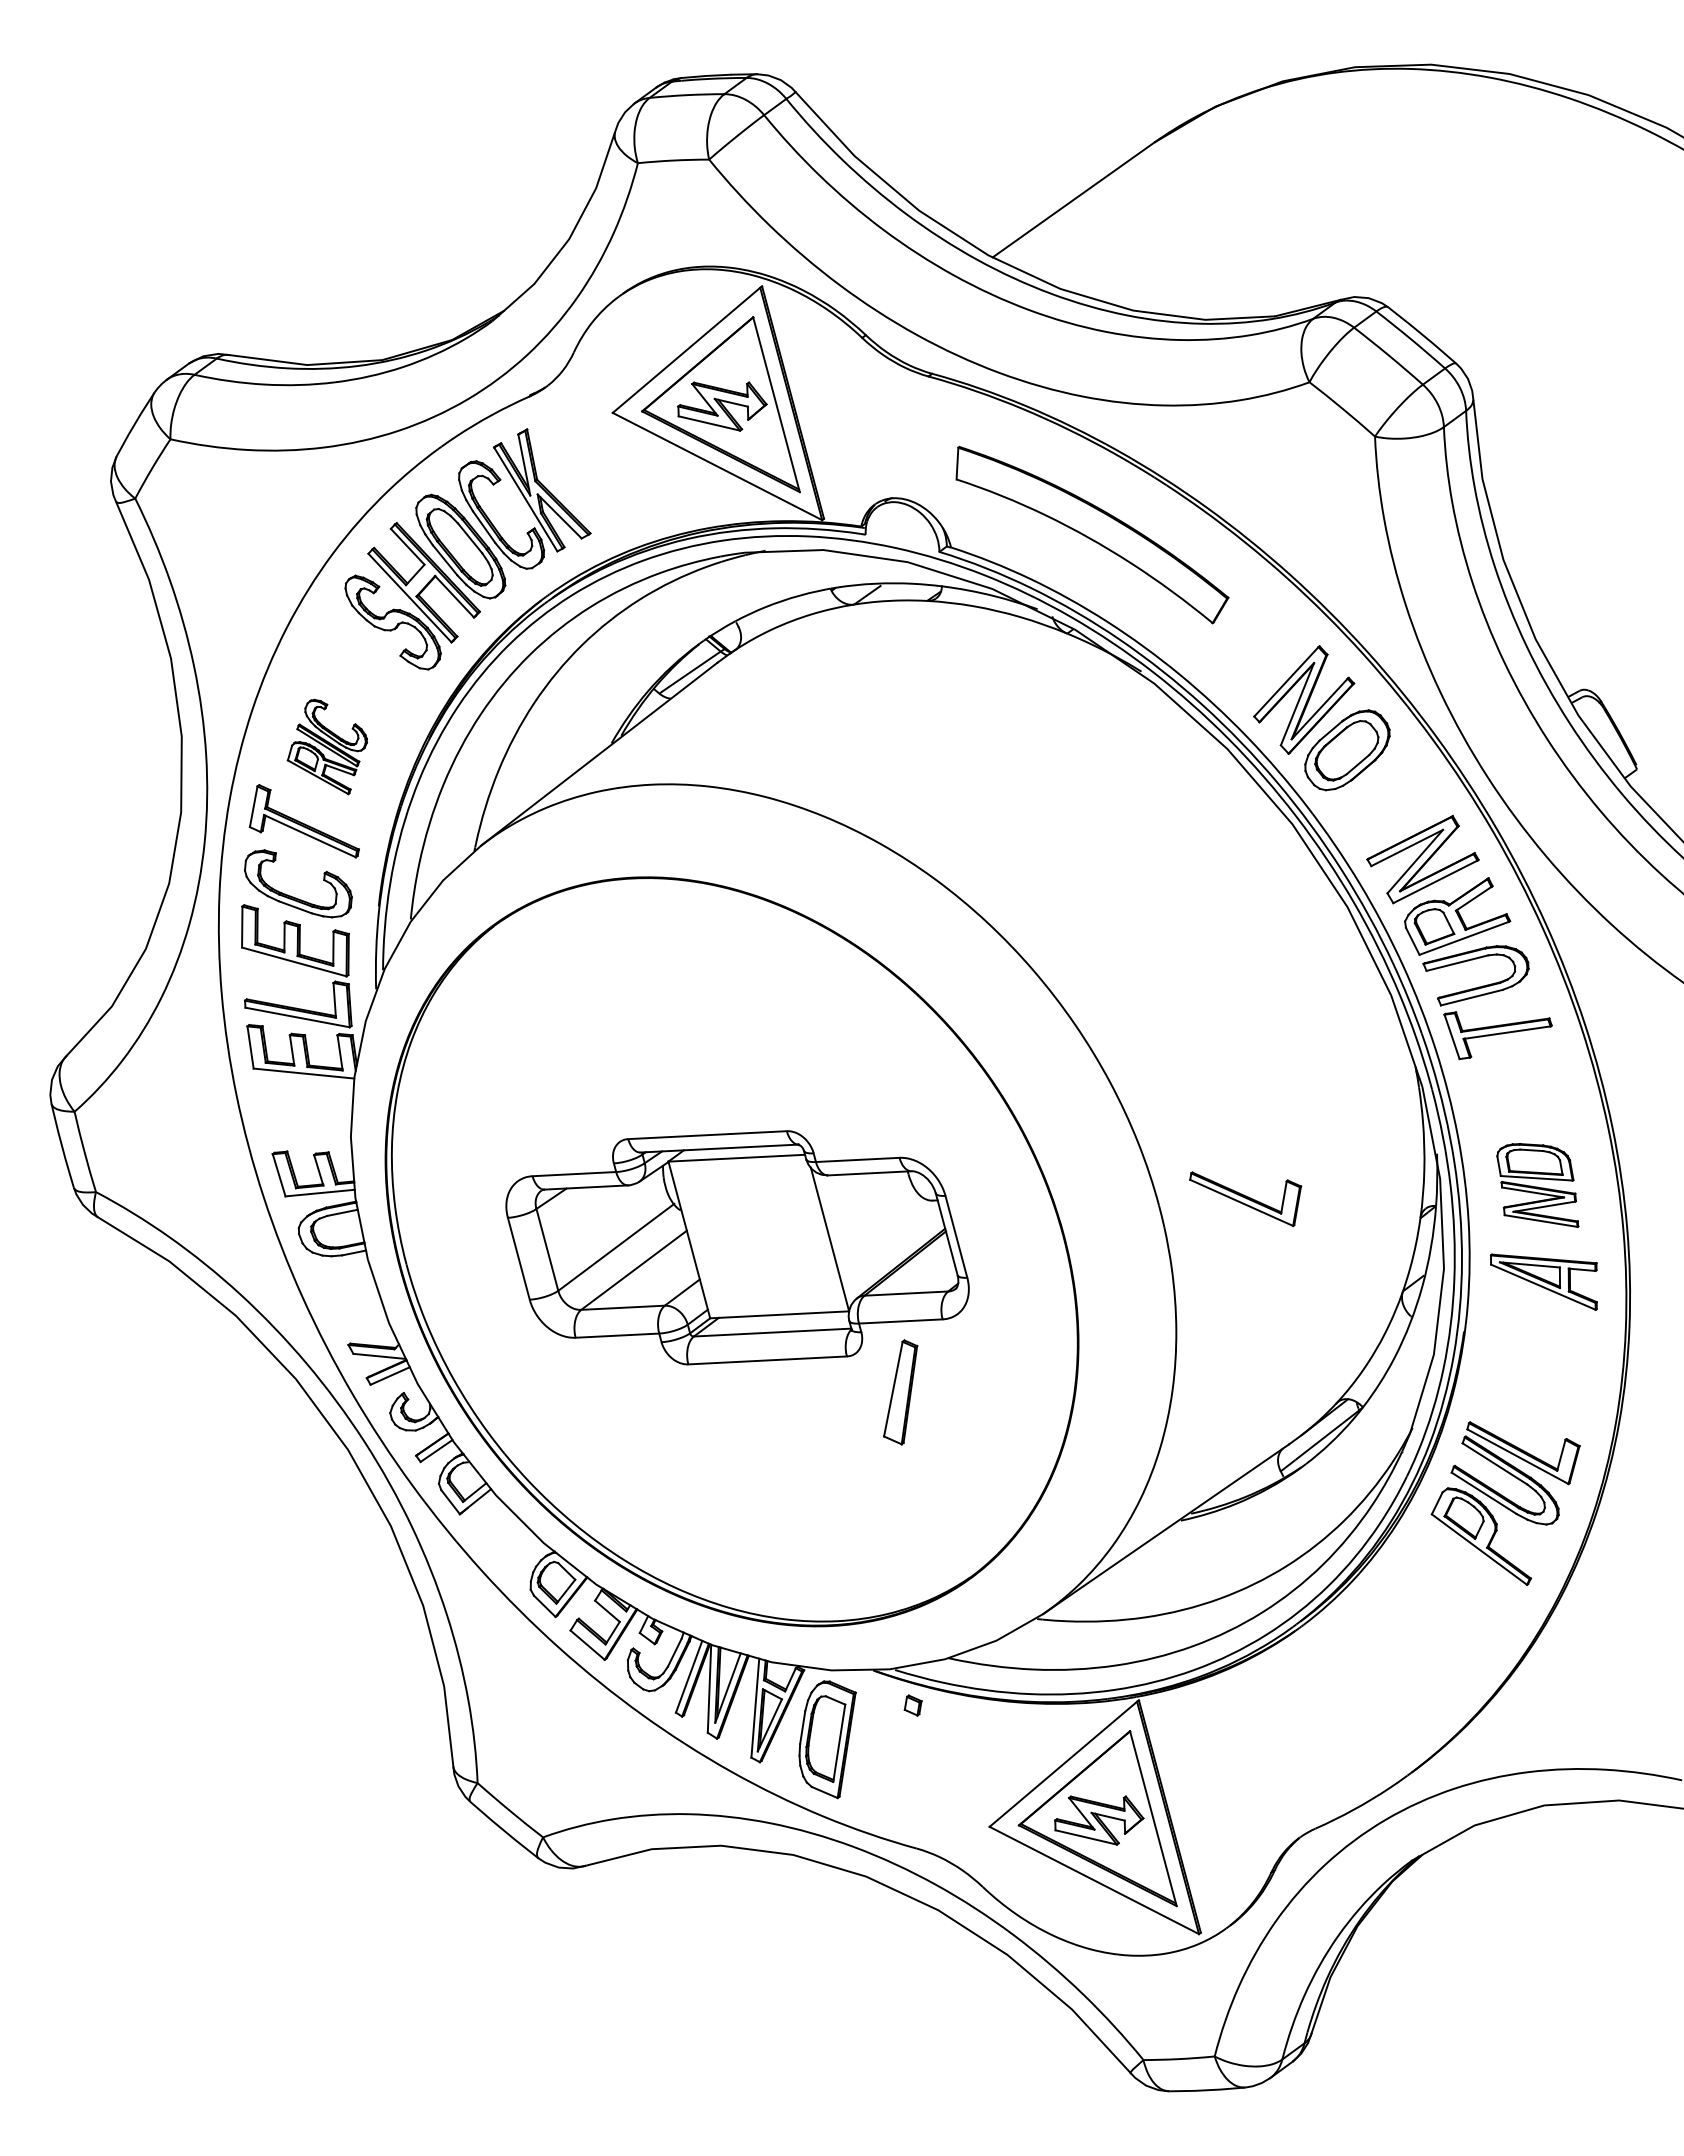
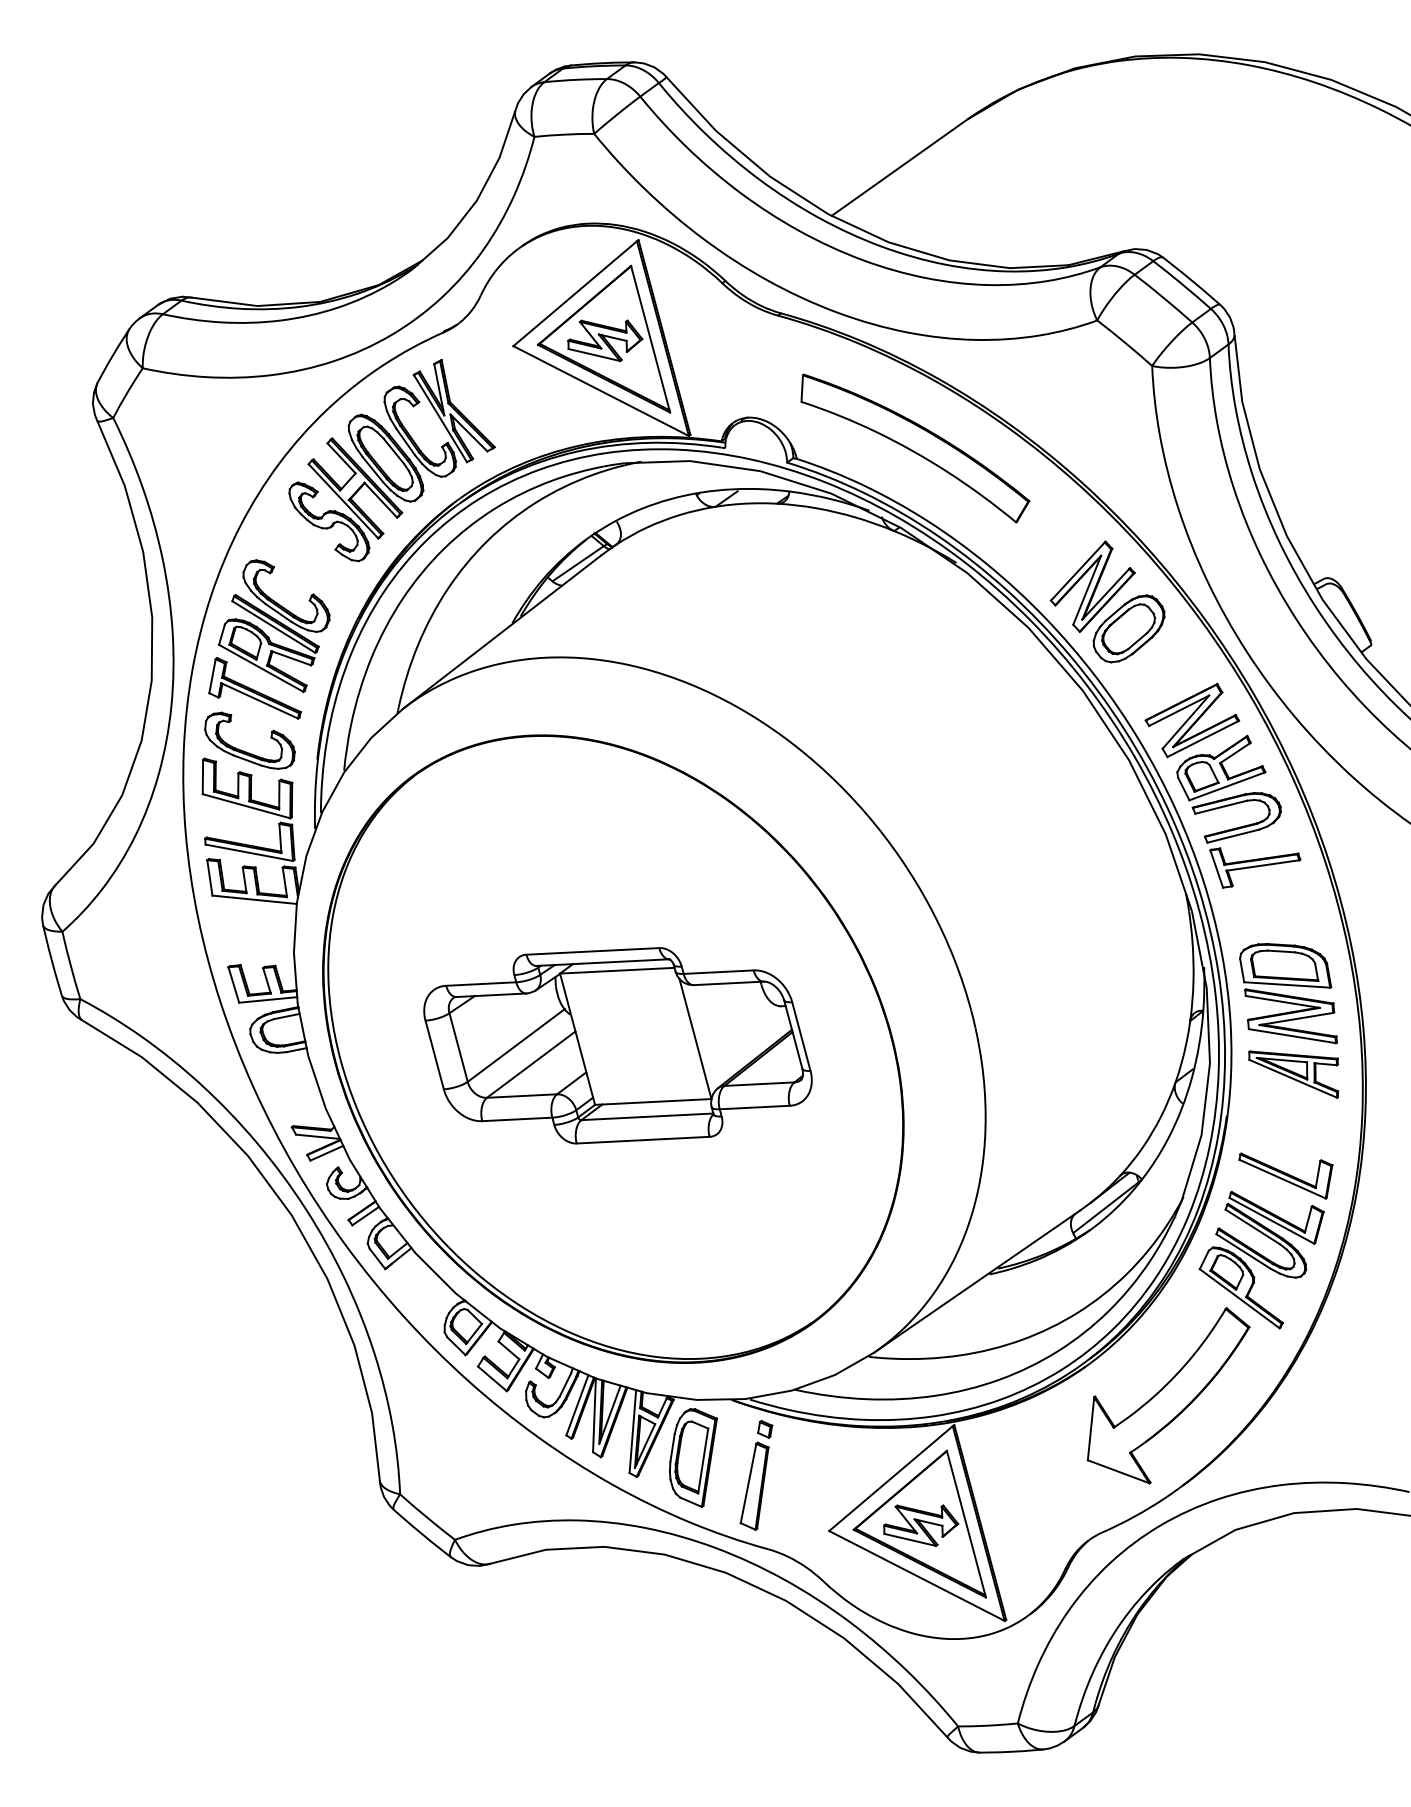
part: (327, 746) -> (274, 625), size x1.67
part: (1537, 1185) -> (1288, 993), size x1.43
part: (1245, 1199) -> (1285, 1176), moved
part: (900, 1392) -> (754, 1486), moved
part: (1394, 1665) -> (1168, 1395), added

